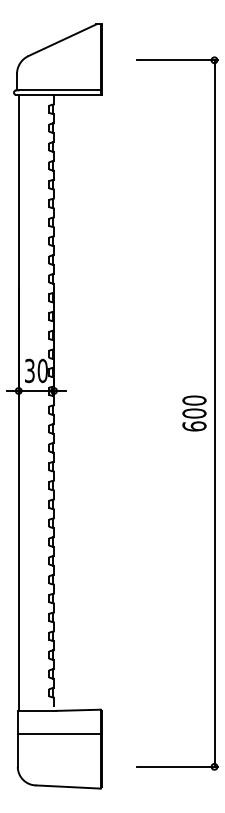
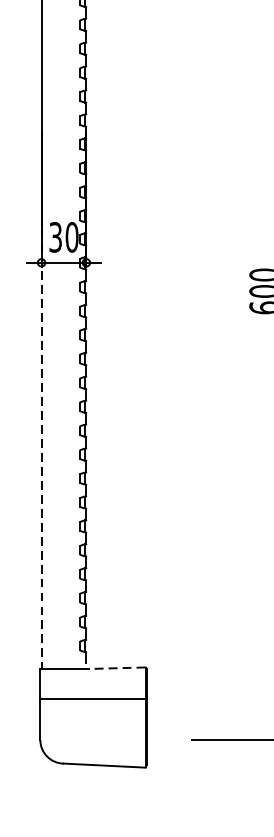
line: (18, 538) -> (41, 450), solid -> dashed
line: (78, 710) -> (117, 668), solid -> dashed

